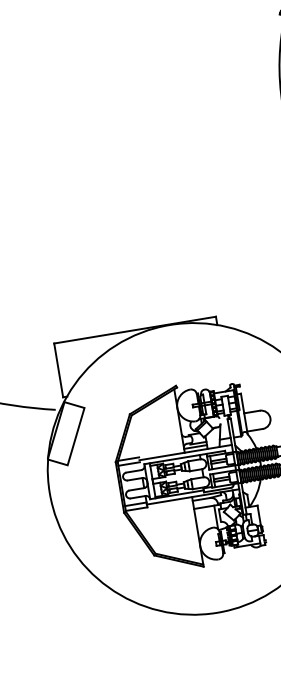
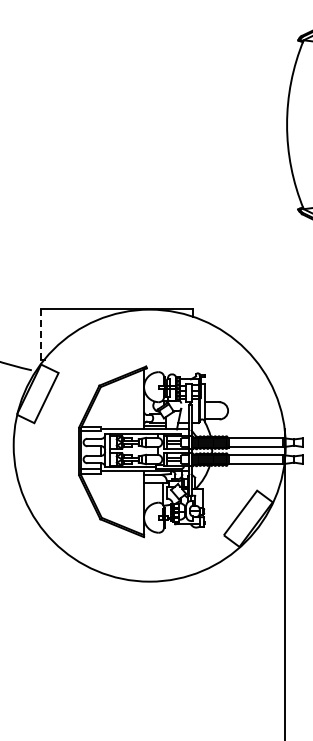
line: (58, 369) -> (40, 333), solid -> dashed

